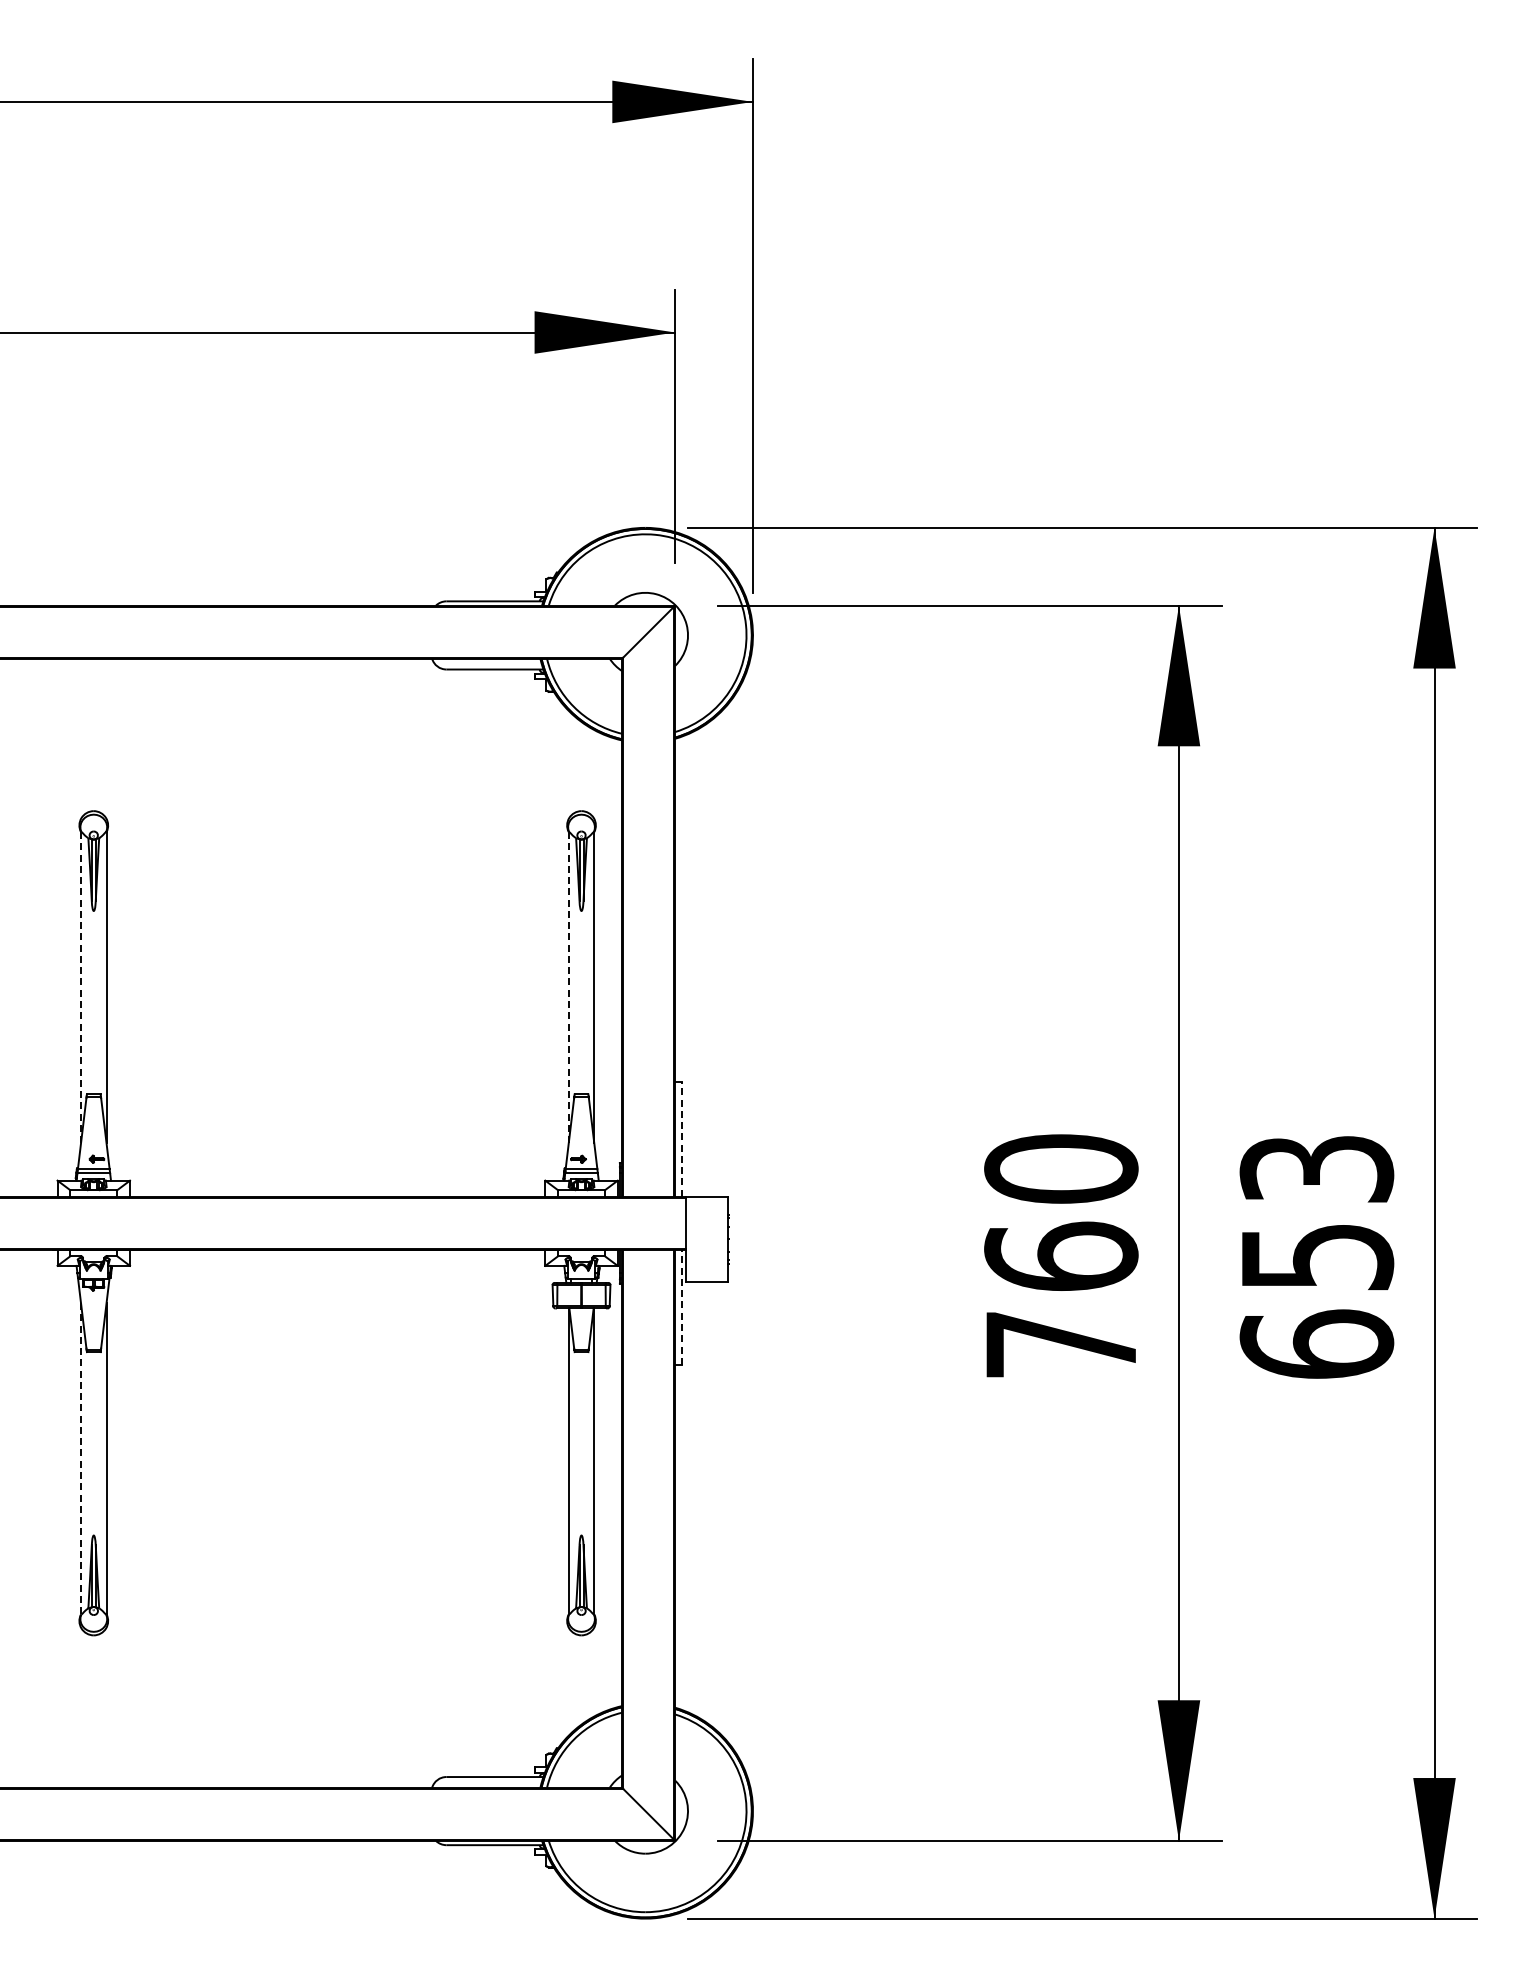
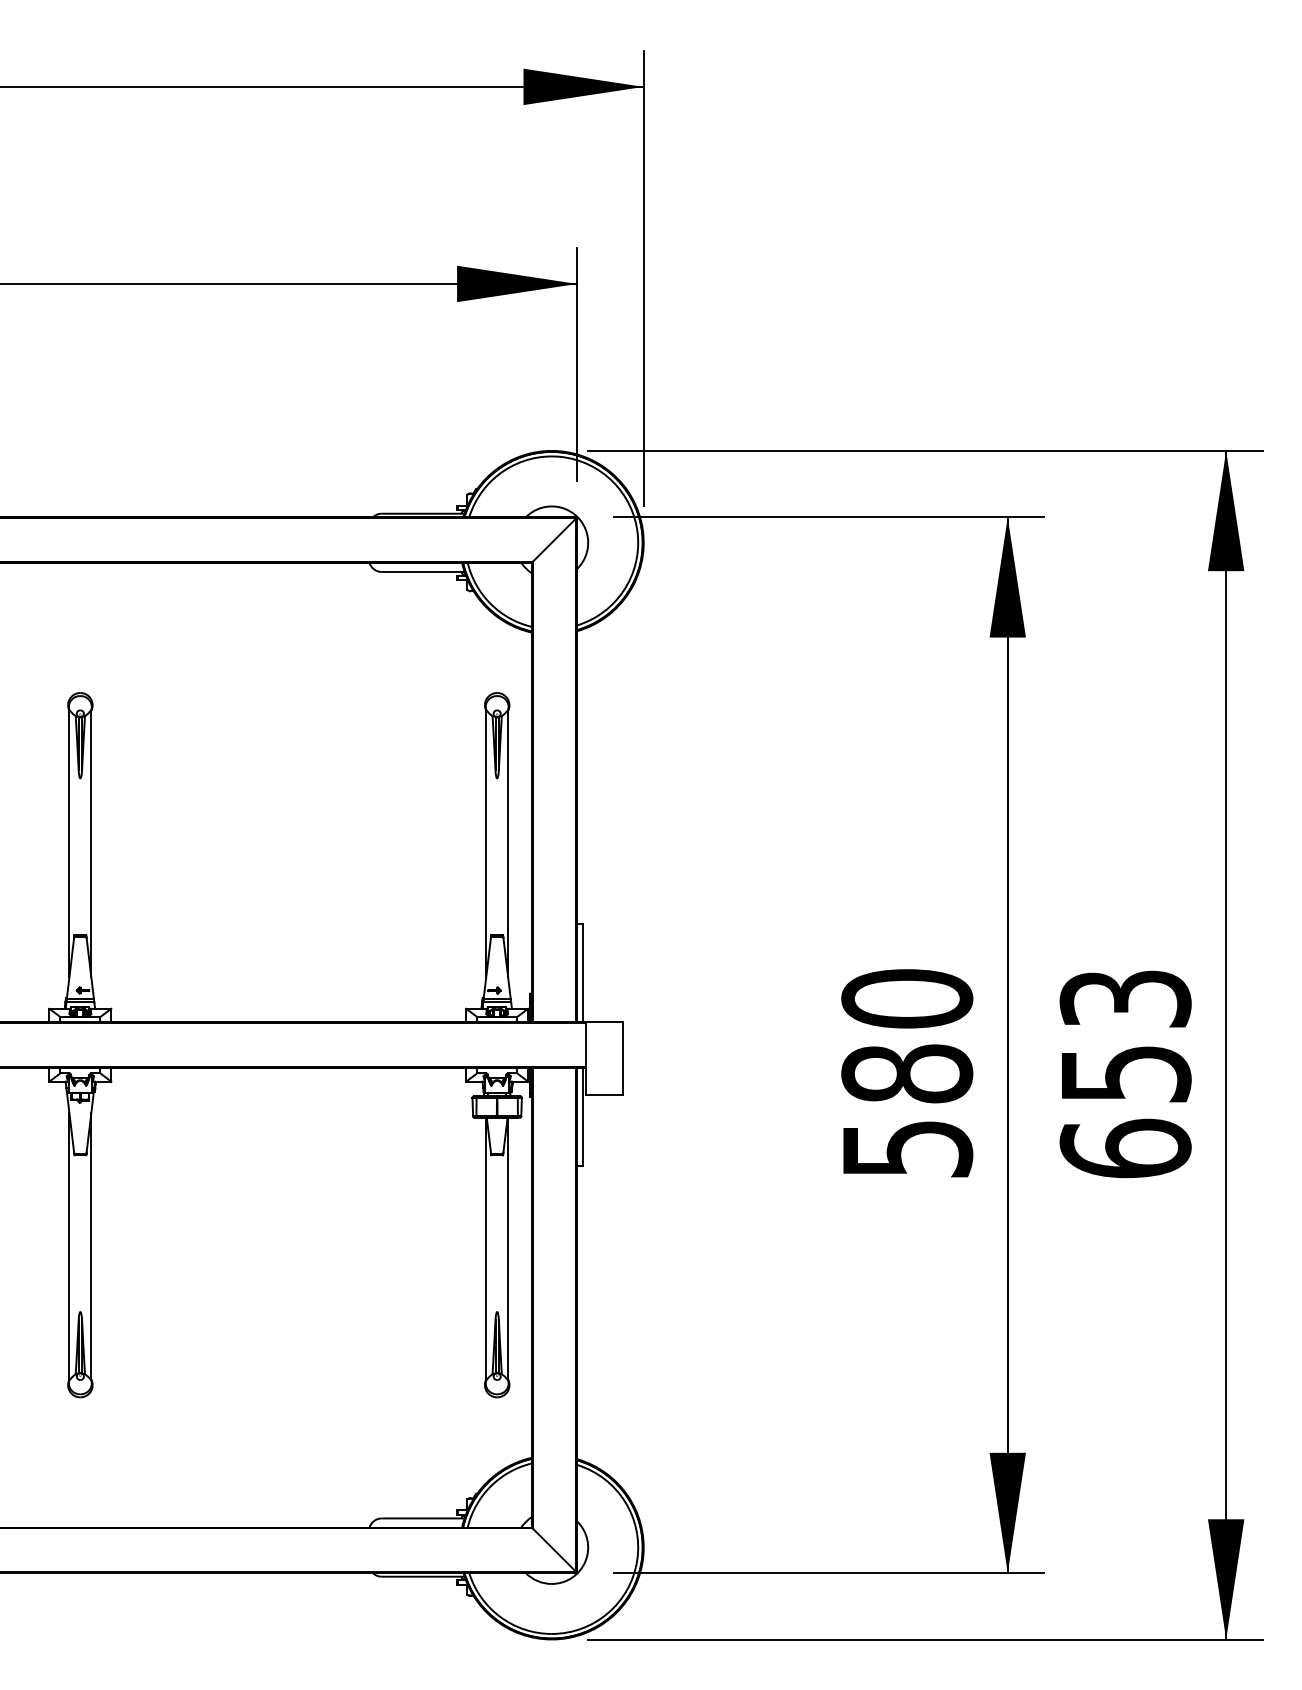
line: (81, 987) -> (69, 843), dashed -> solid
line: (568, 987) -> (486, 843), dashed -> solid
line: (681, 1138) -> (582, 972), dashed -> solid
text: (1061, 1299) -> (907, 1110), 760 -> 580
line: (681, 1306) -> (582, 1116), dashed -> solid
line: (81, 1458) -> (69, 1246), dashed -> solid

